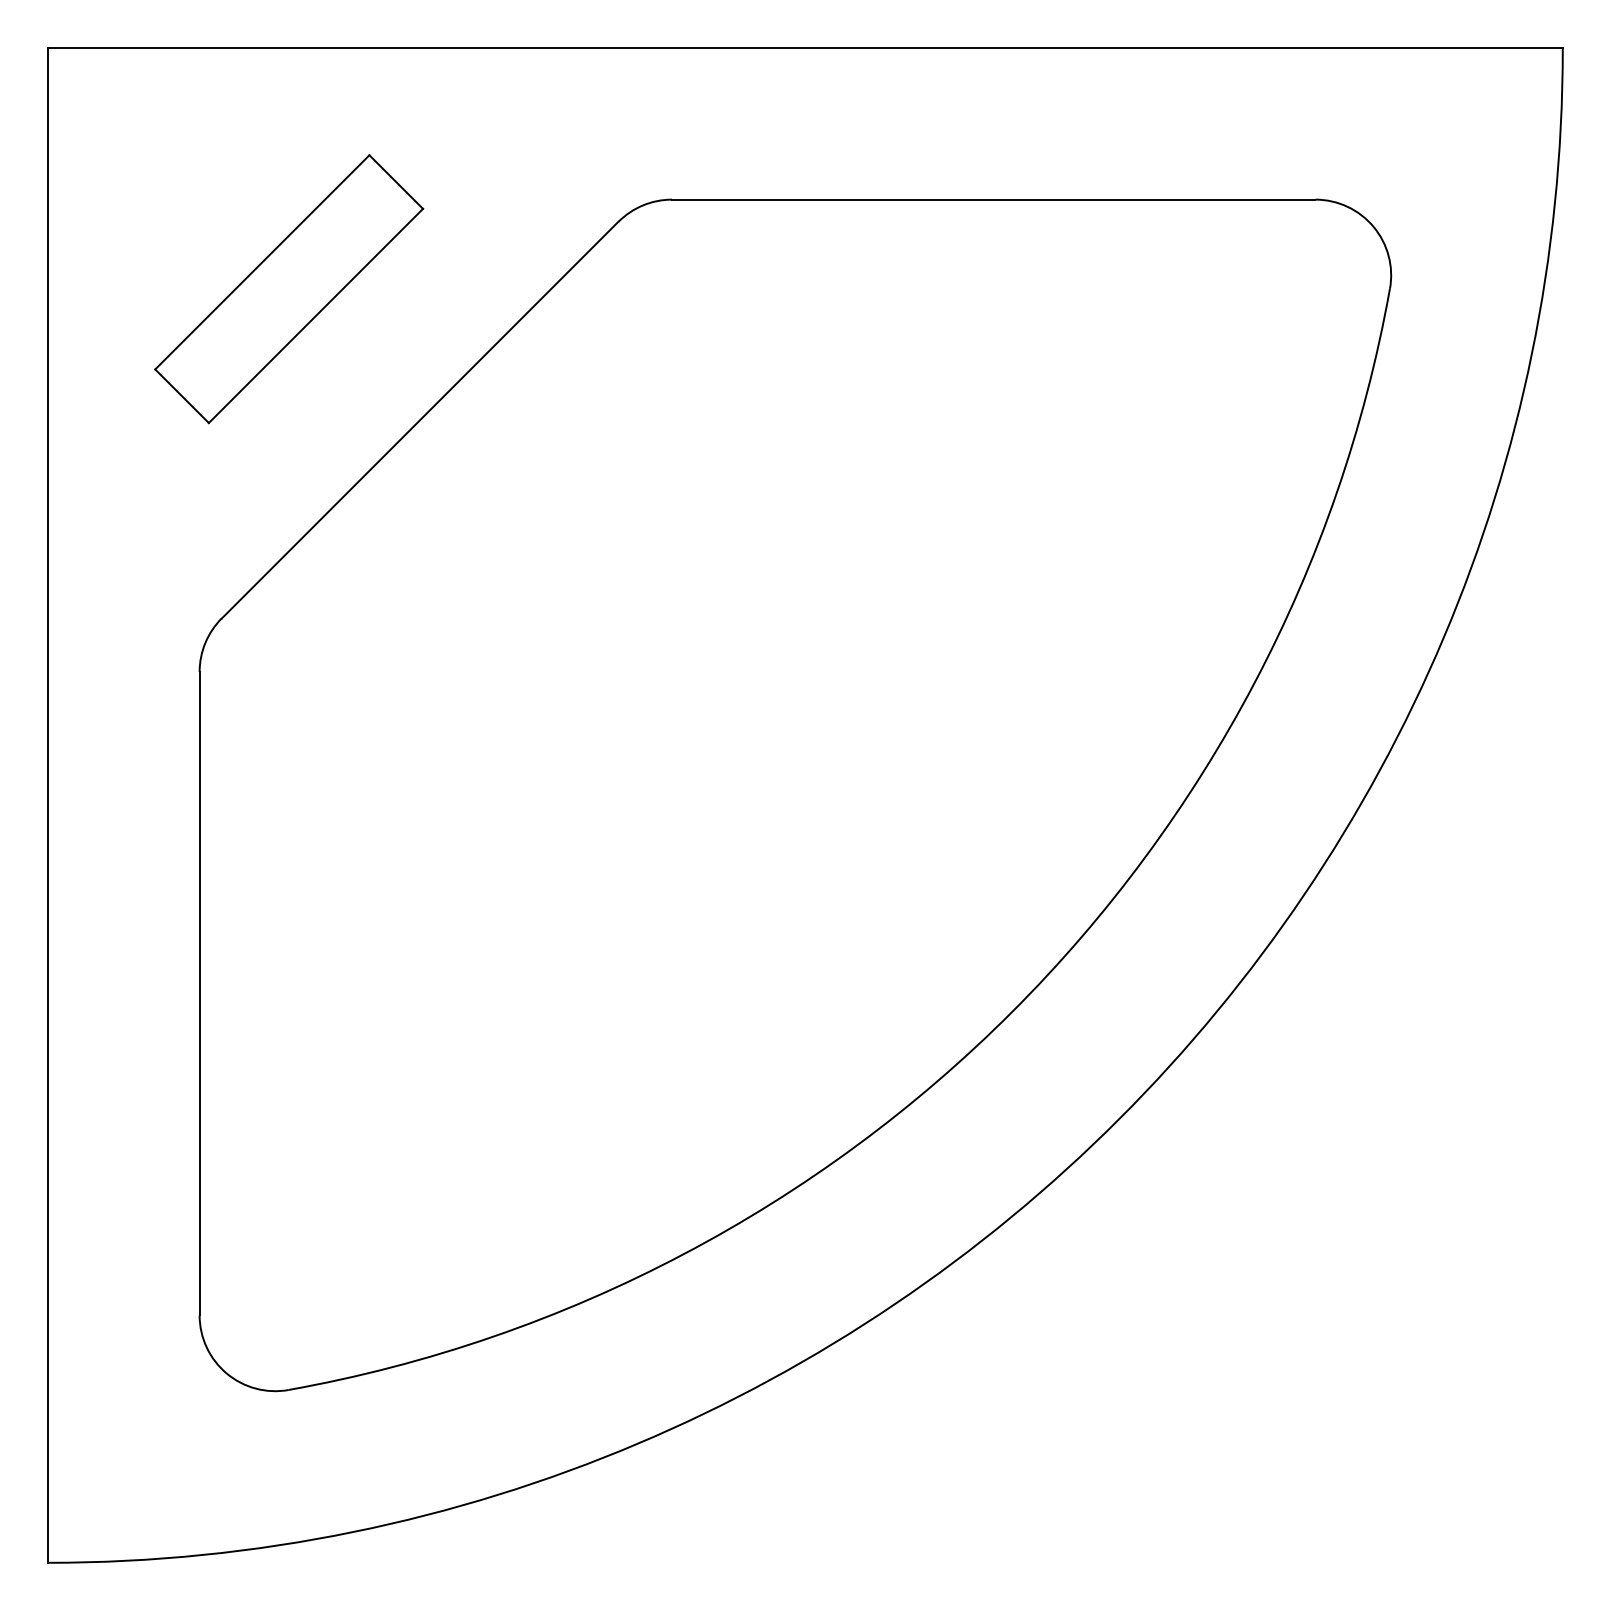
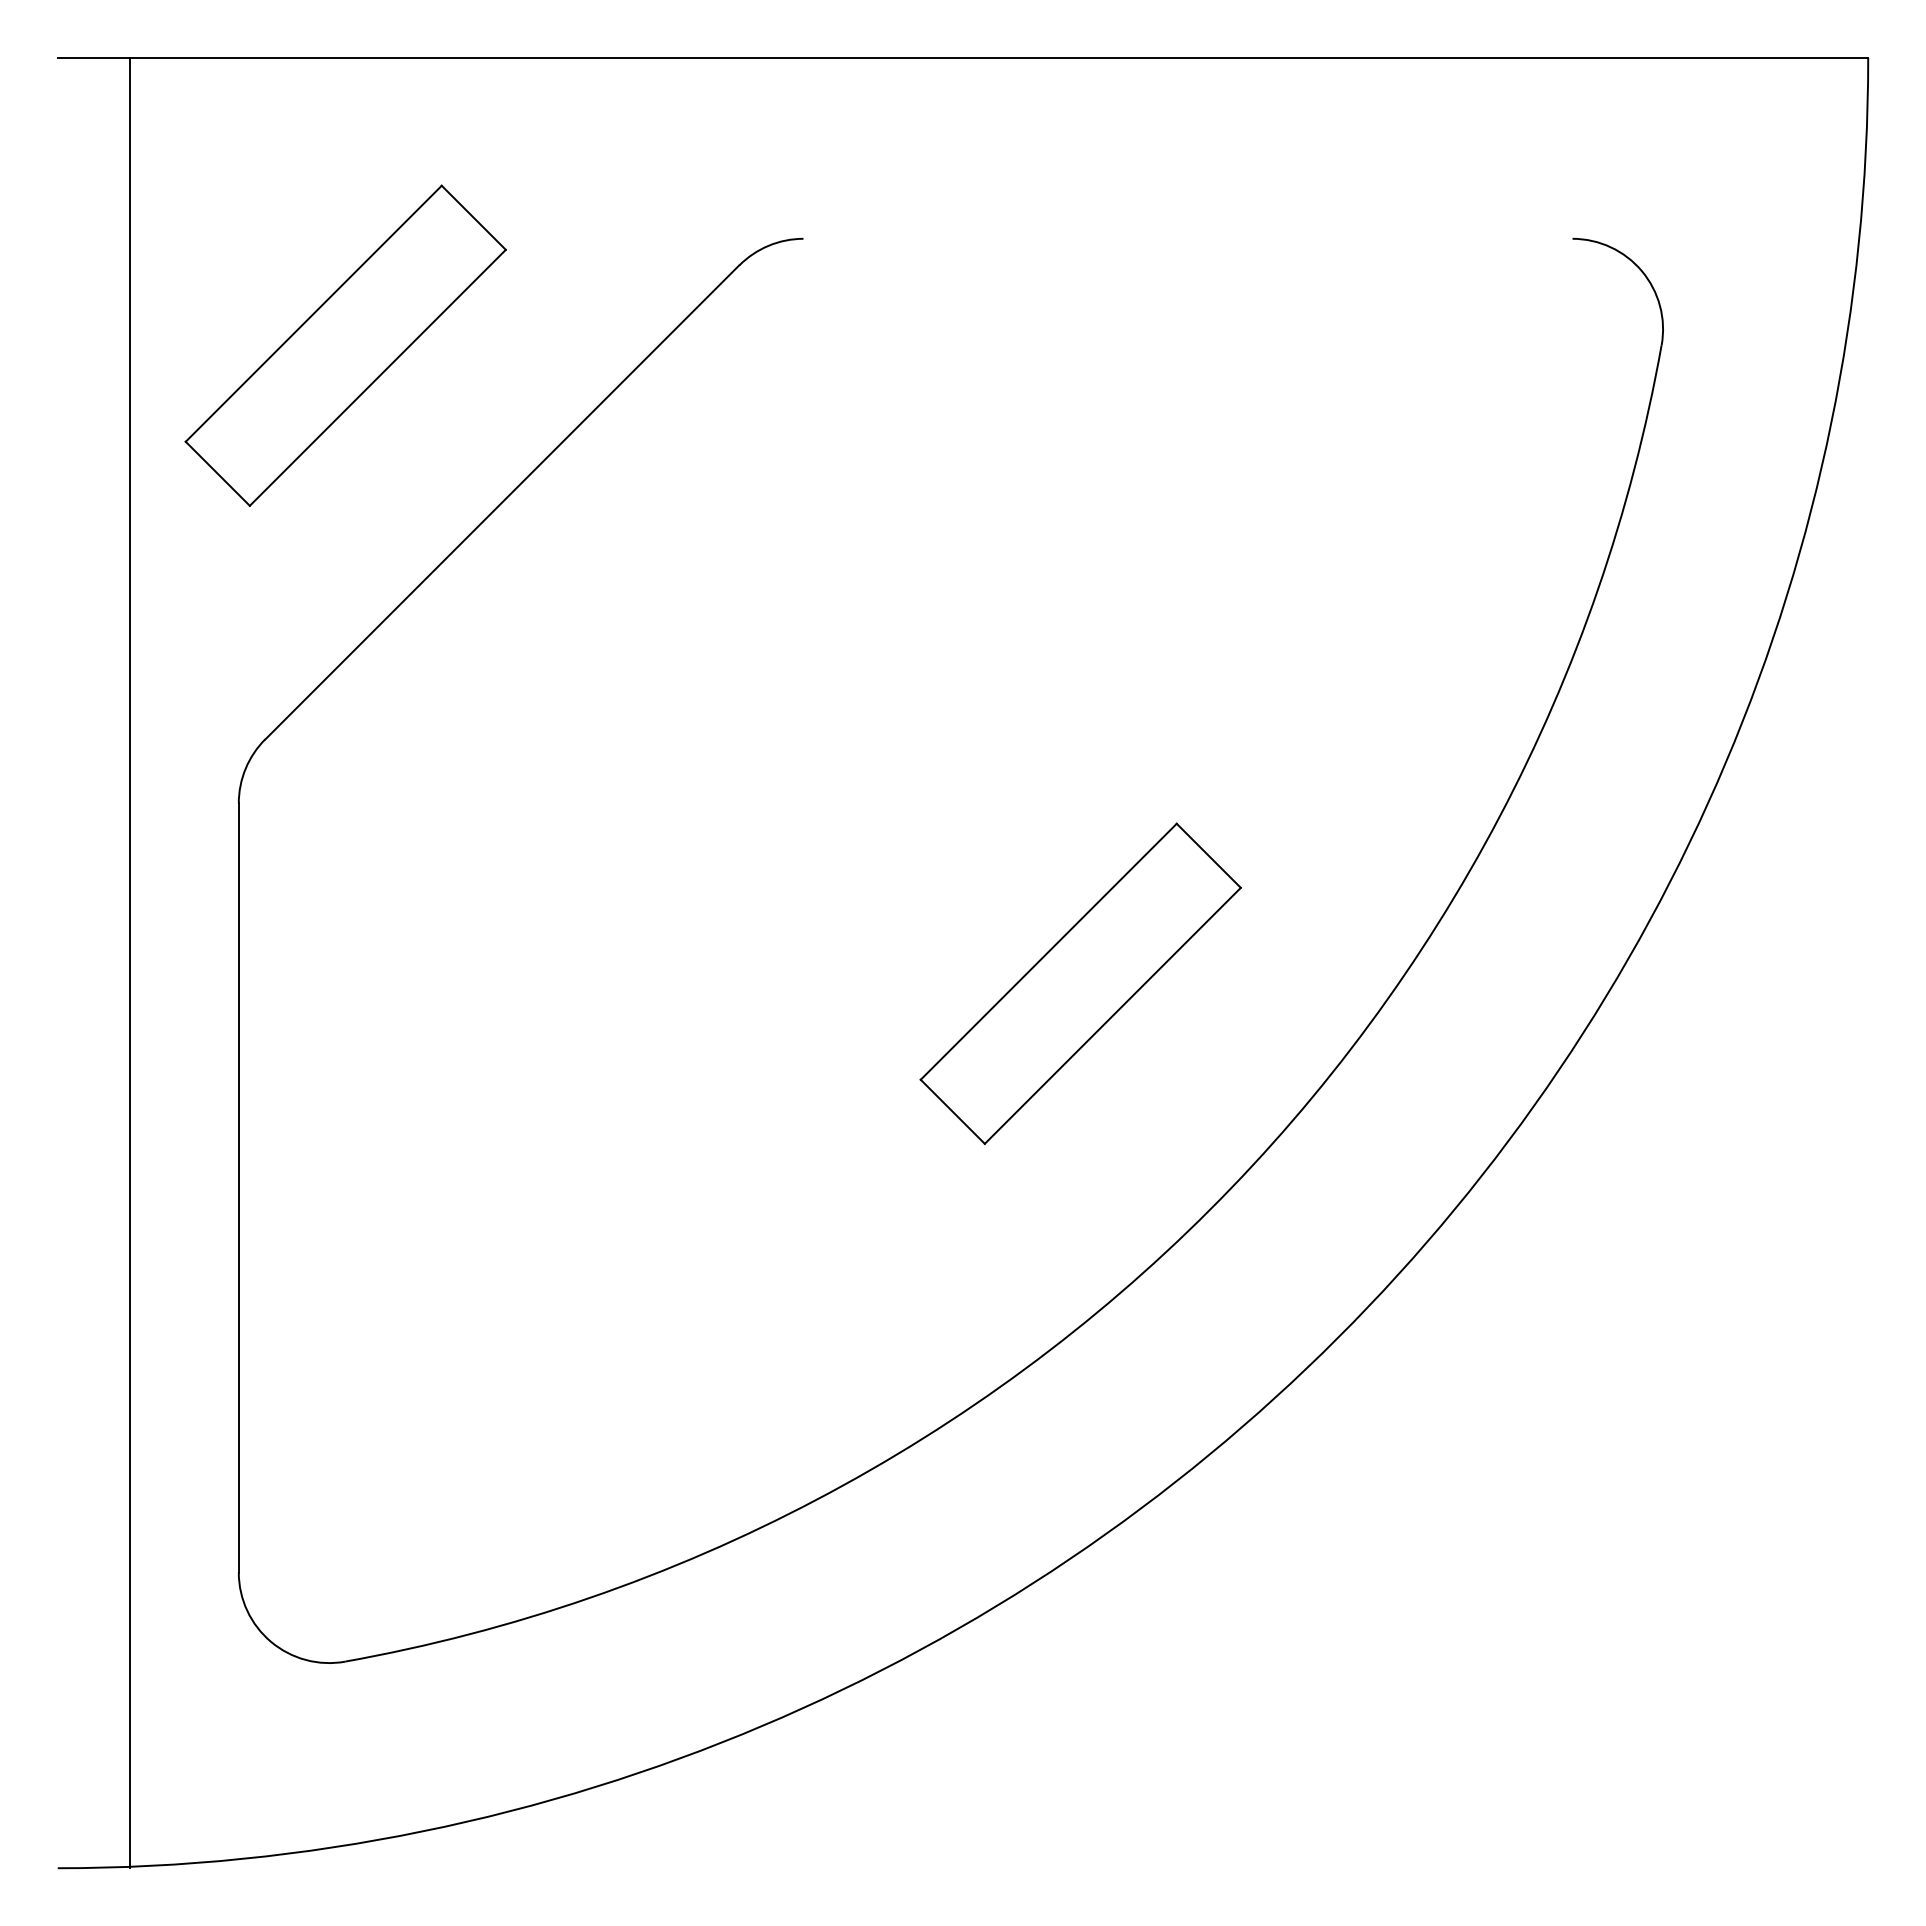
line: (993, 199) -> (1187, 238), removed
line: (47, 805) -> (129, 962), moved
part: (903, 822) -> (1080, 983), added

